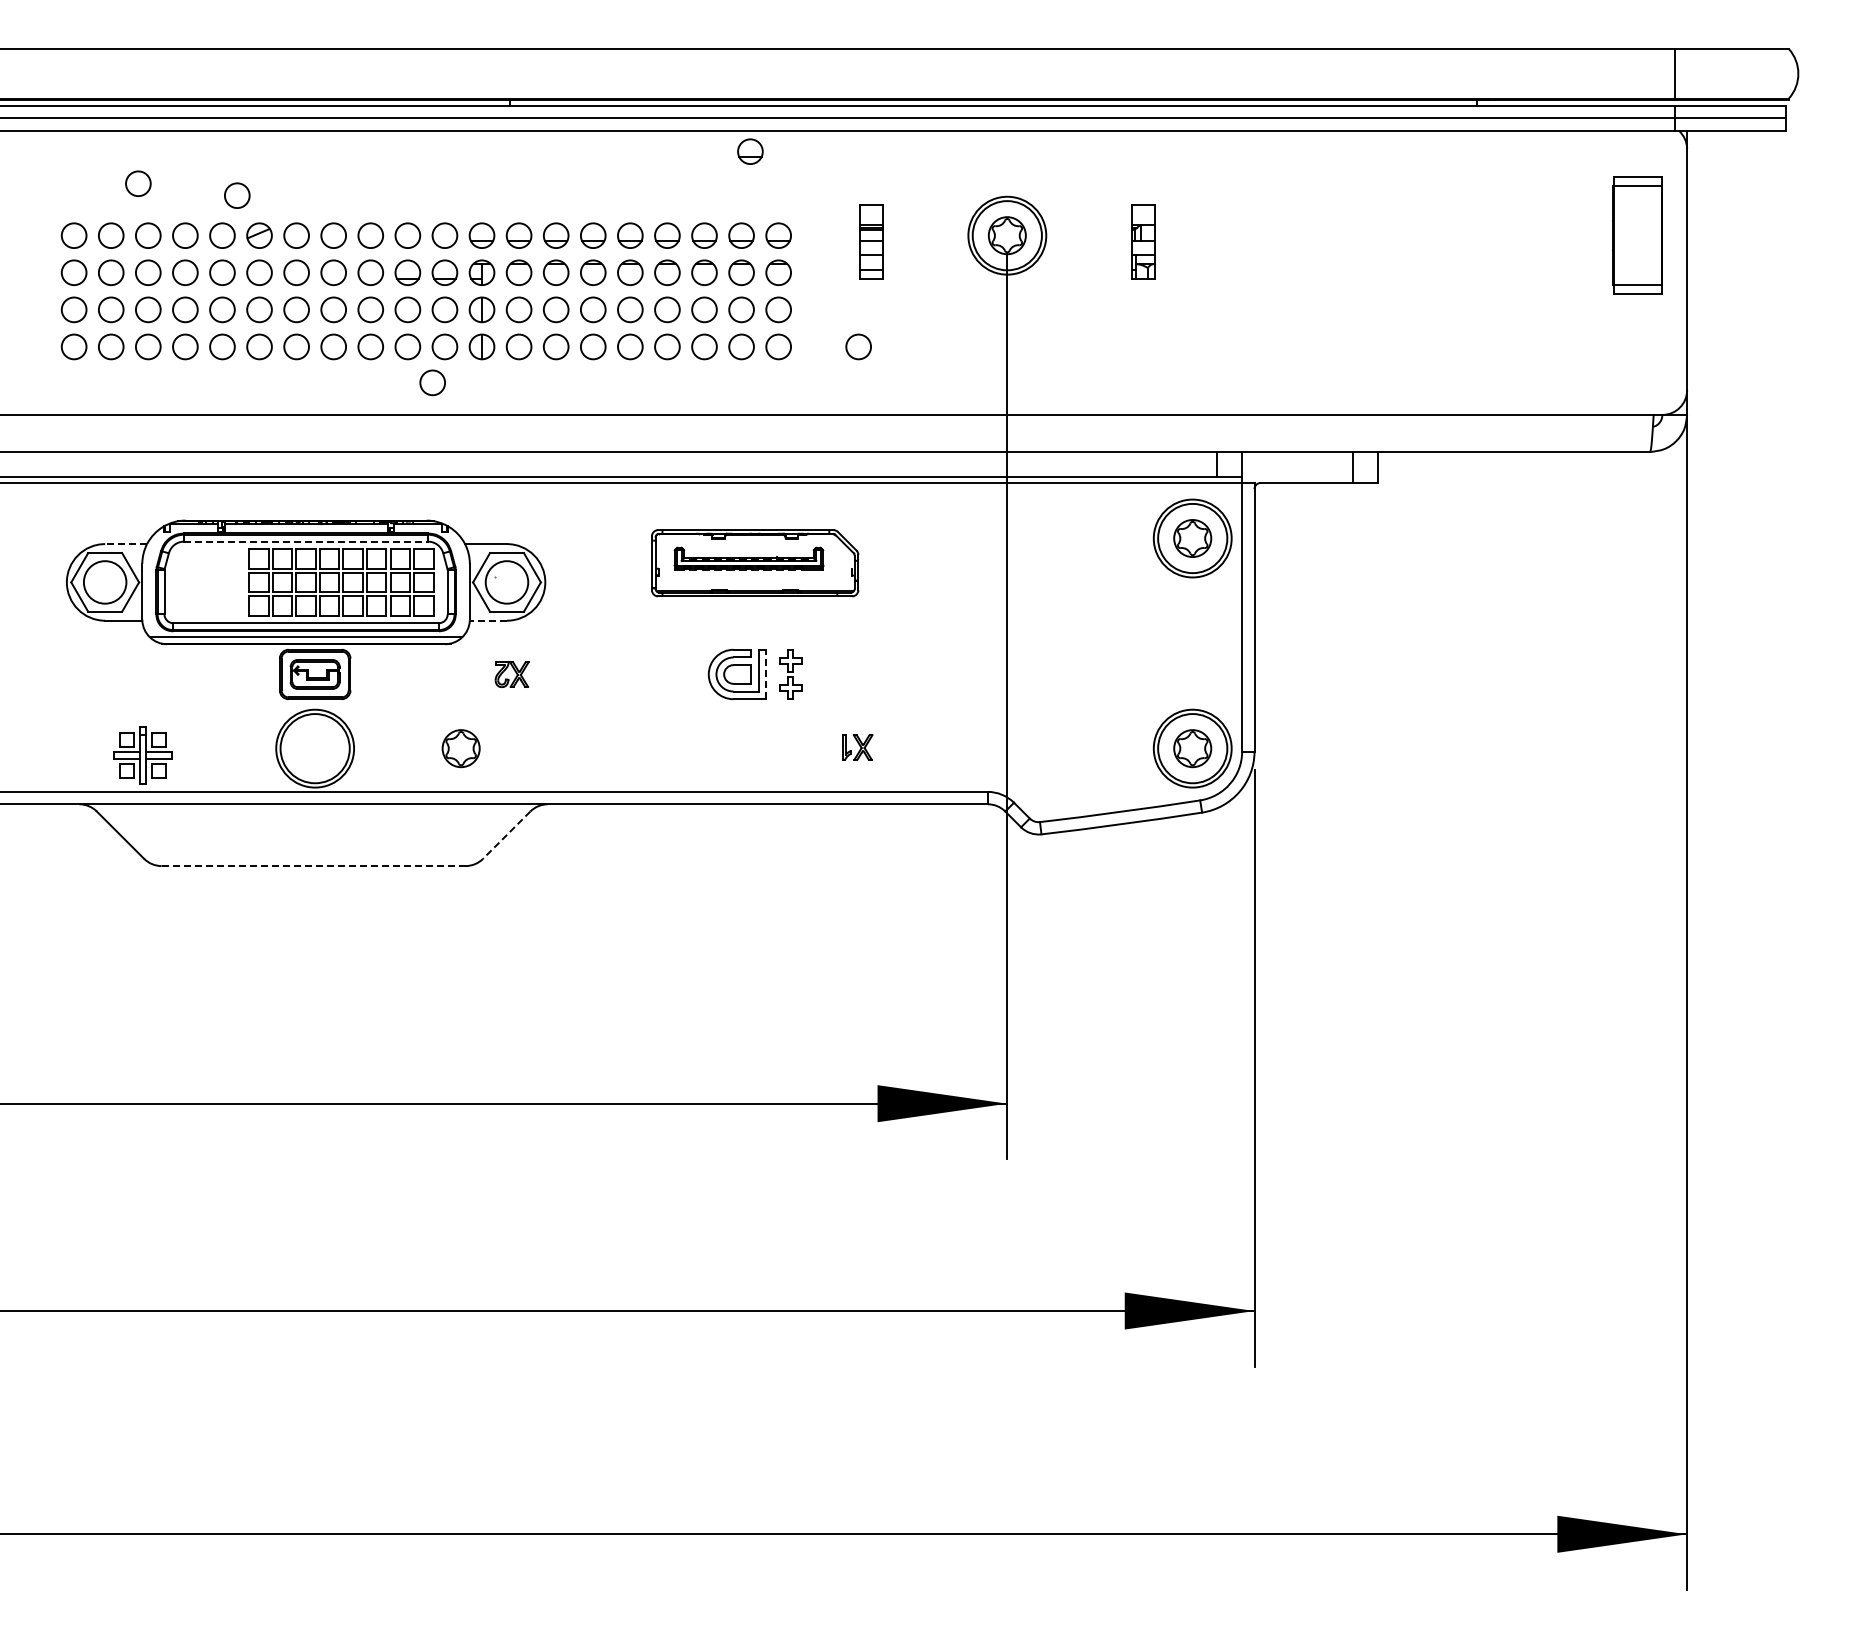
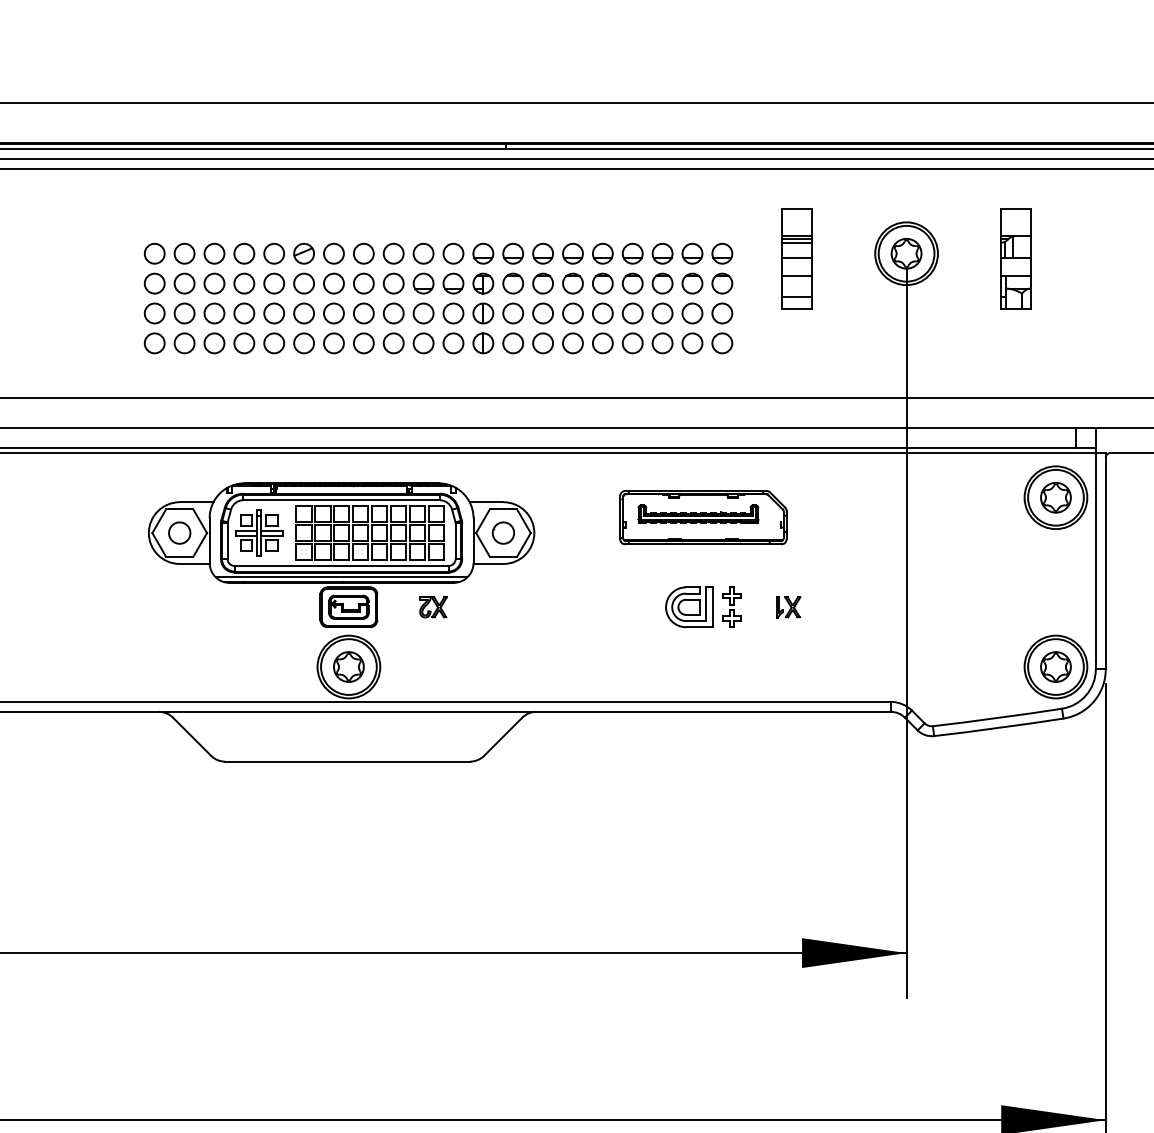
part: (750, 151) -> (699, 185), removed
circle: (138, 183) -> (206, 211), removed
circle: (237, 195) -> (286, 221), removed
part: (871, 241) -> (797, 258), size x1.67
part: (1143, 241) -> (1016, 258), size x1.67
circle: (858, 346) -> (786, 343), removed
circle: (432, 382) -> (443, 372), removed
line: (306, 541) -> (341, 500), dashed -> solid
line: (126, 544) -> (196, 502), dashed -> solid
circle: (104, 582) -> (179, 533), size x0.62
circle: (506, 582) -> (503, 533), size x0.62
line: (488, 620) -> (488, 563), dashed -> solid
part: (511, 674) -> (432, 607), moved
line: (766, 674) -> (712, 607), dashed -> solid
part: (857, 747) -> (788, 607), moved
part: (460, 748) -> (348, 666), moved
part: (142, 755) -> (258, 533), moved
line: (506, 835) -> (503, 737), dashed -> solid
line: (313, 866) -> (347, 761), dashed -> solid

